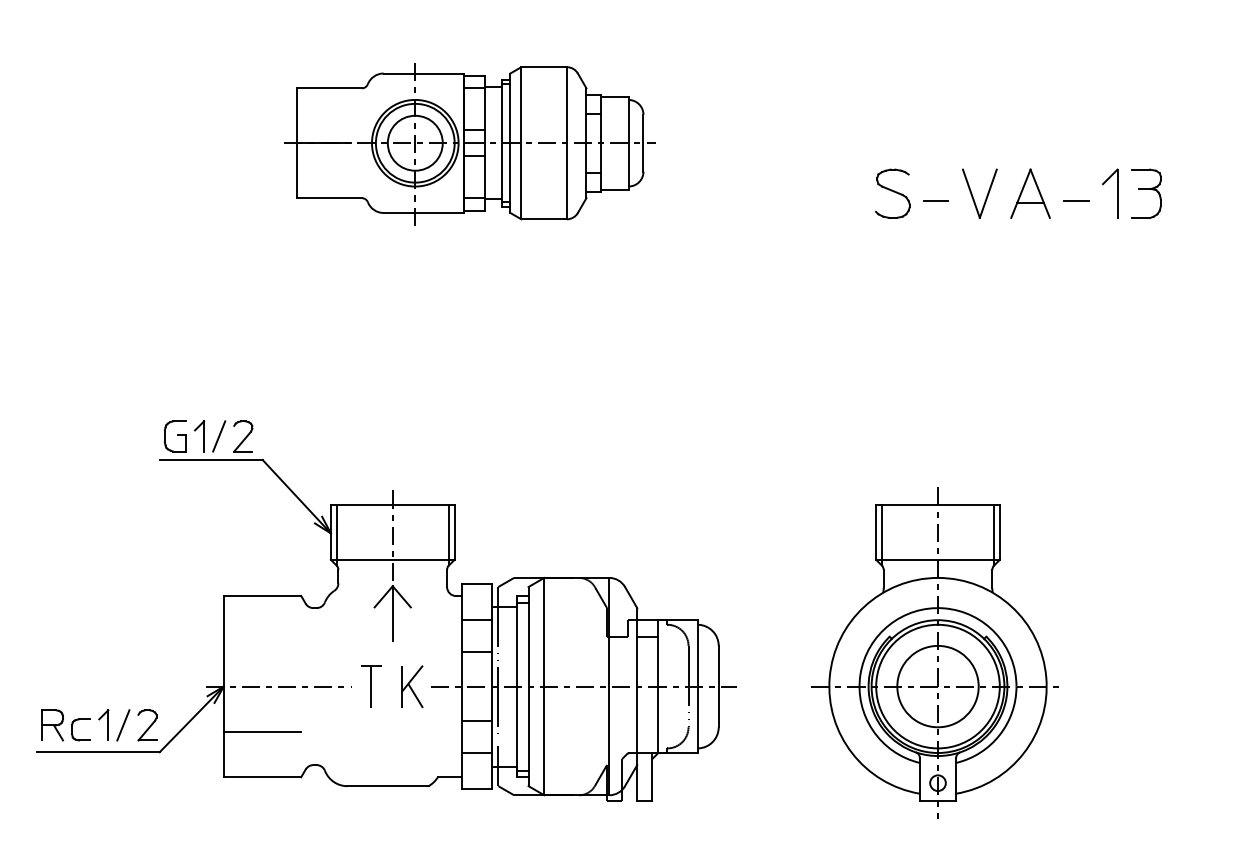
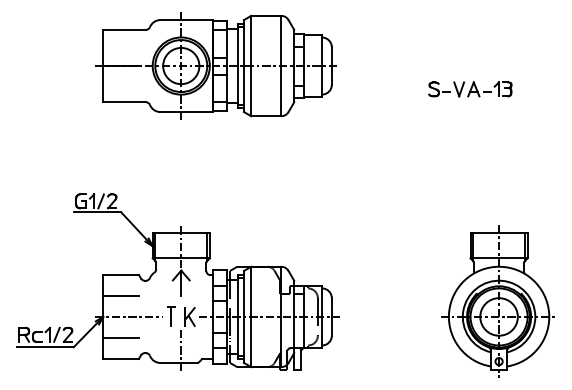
part: (466, 142) -> (215, 65), size x1.43
part: (1019, 194) -> (470, 89), size x0.62
line: (263, 642) -> (121, 296), added
part: (934, 653) -> (497, 301), moved
line: (393, 759) -> (181, 350), added

